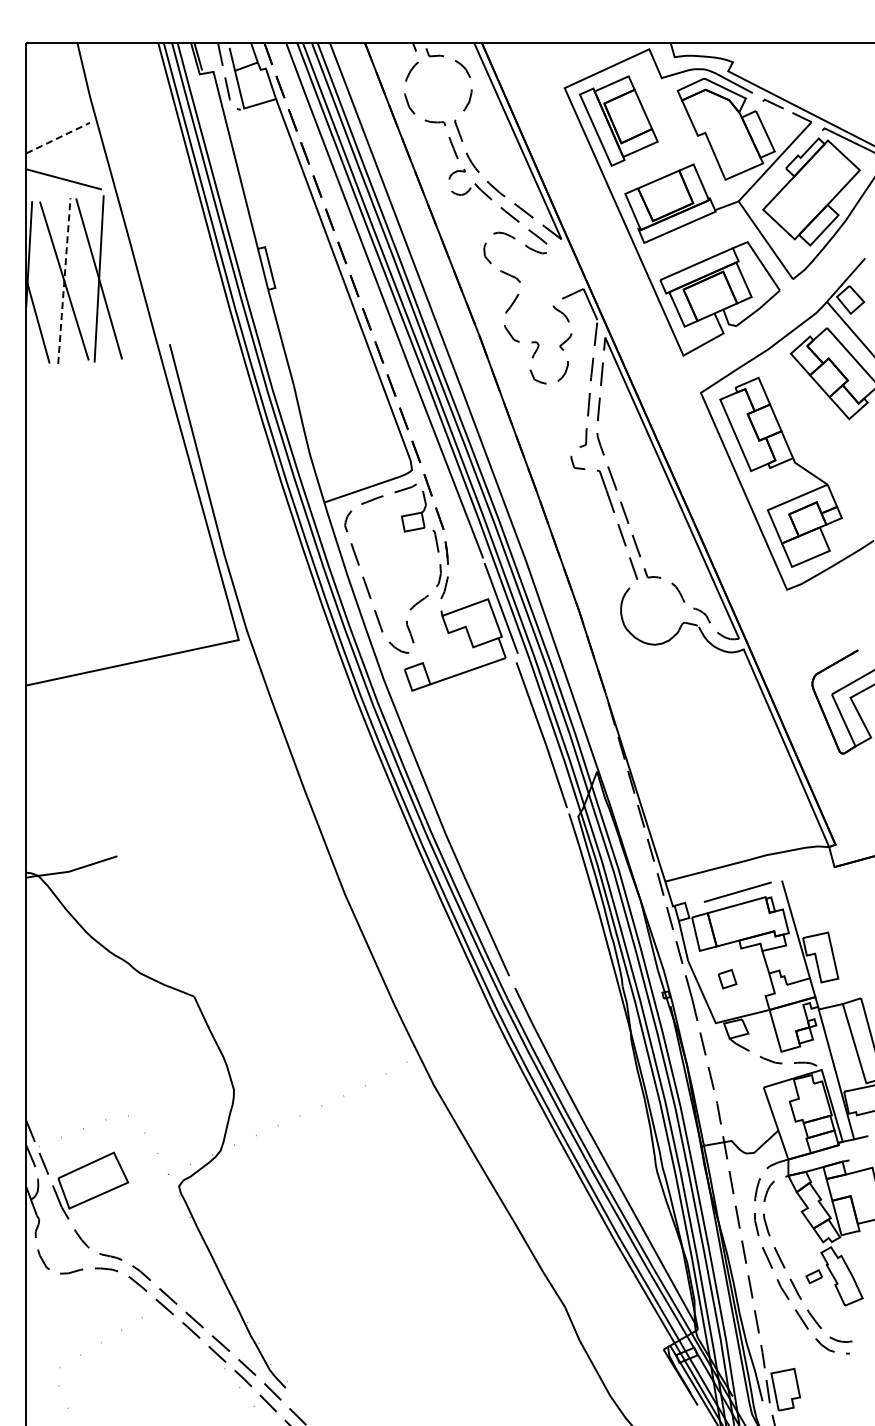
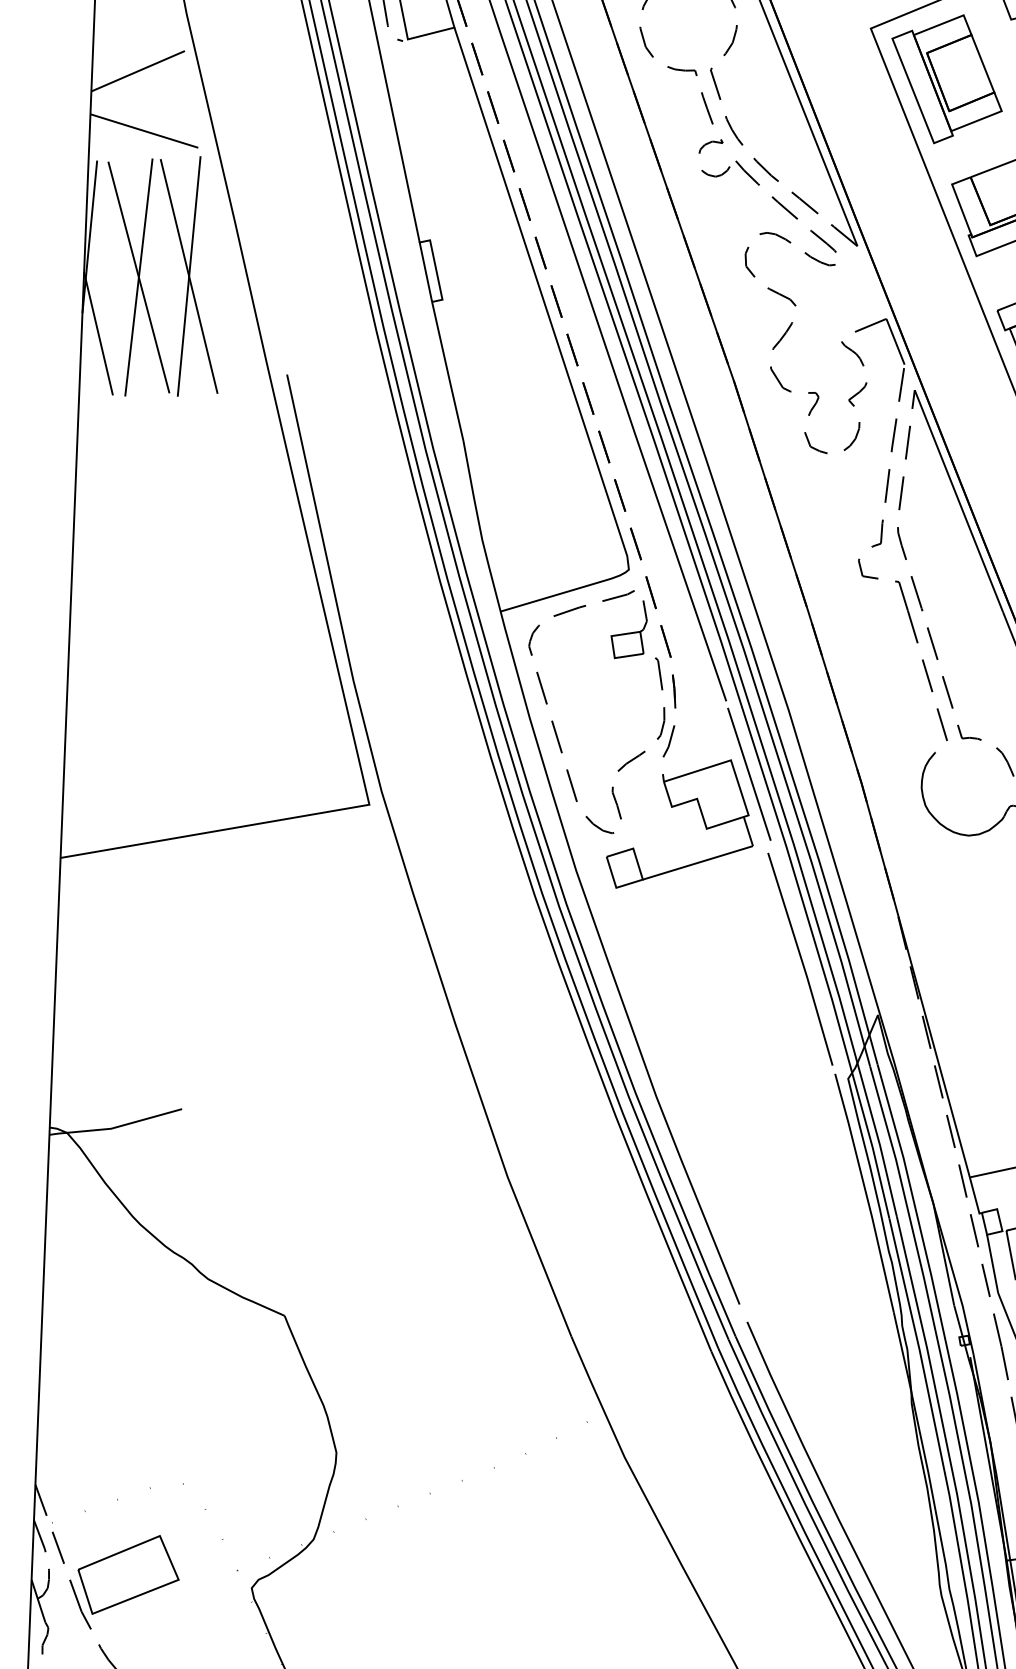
line: (58, 137) -> (138, 70), dashed -> solid
line: (64, 280) -> (139, 276), dashed -> solid

